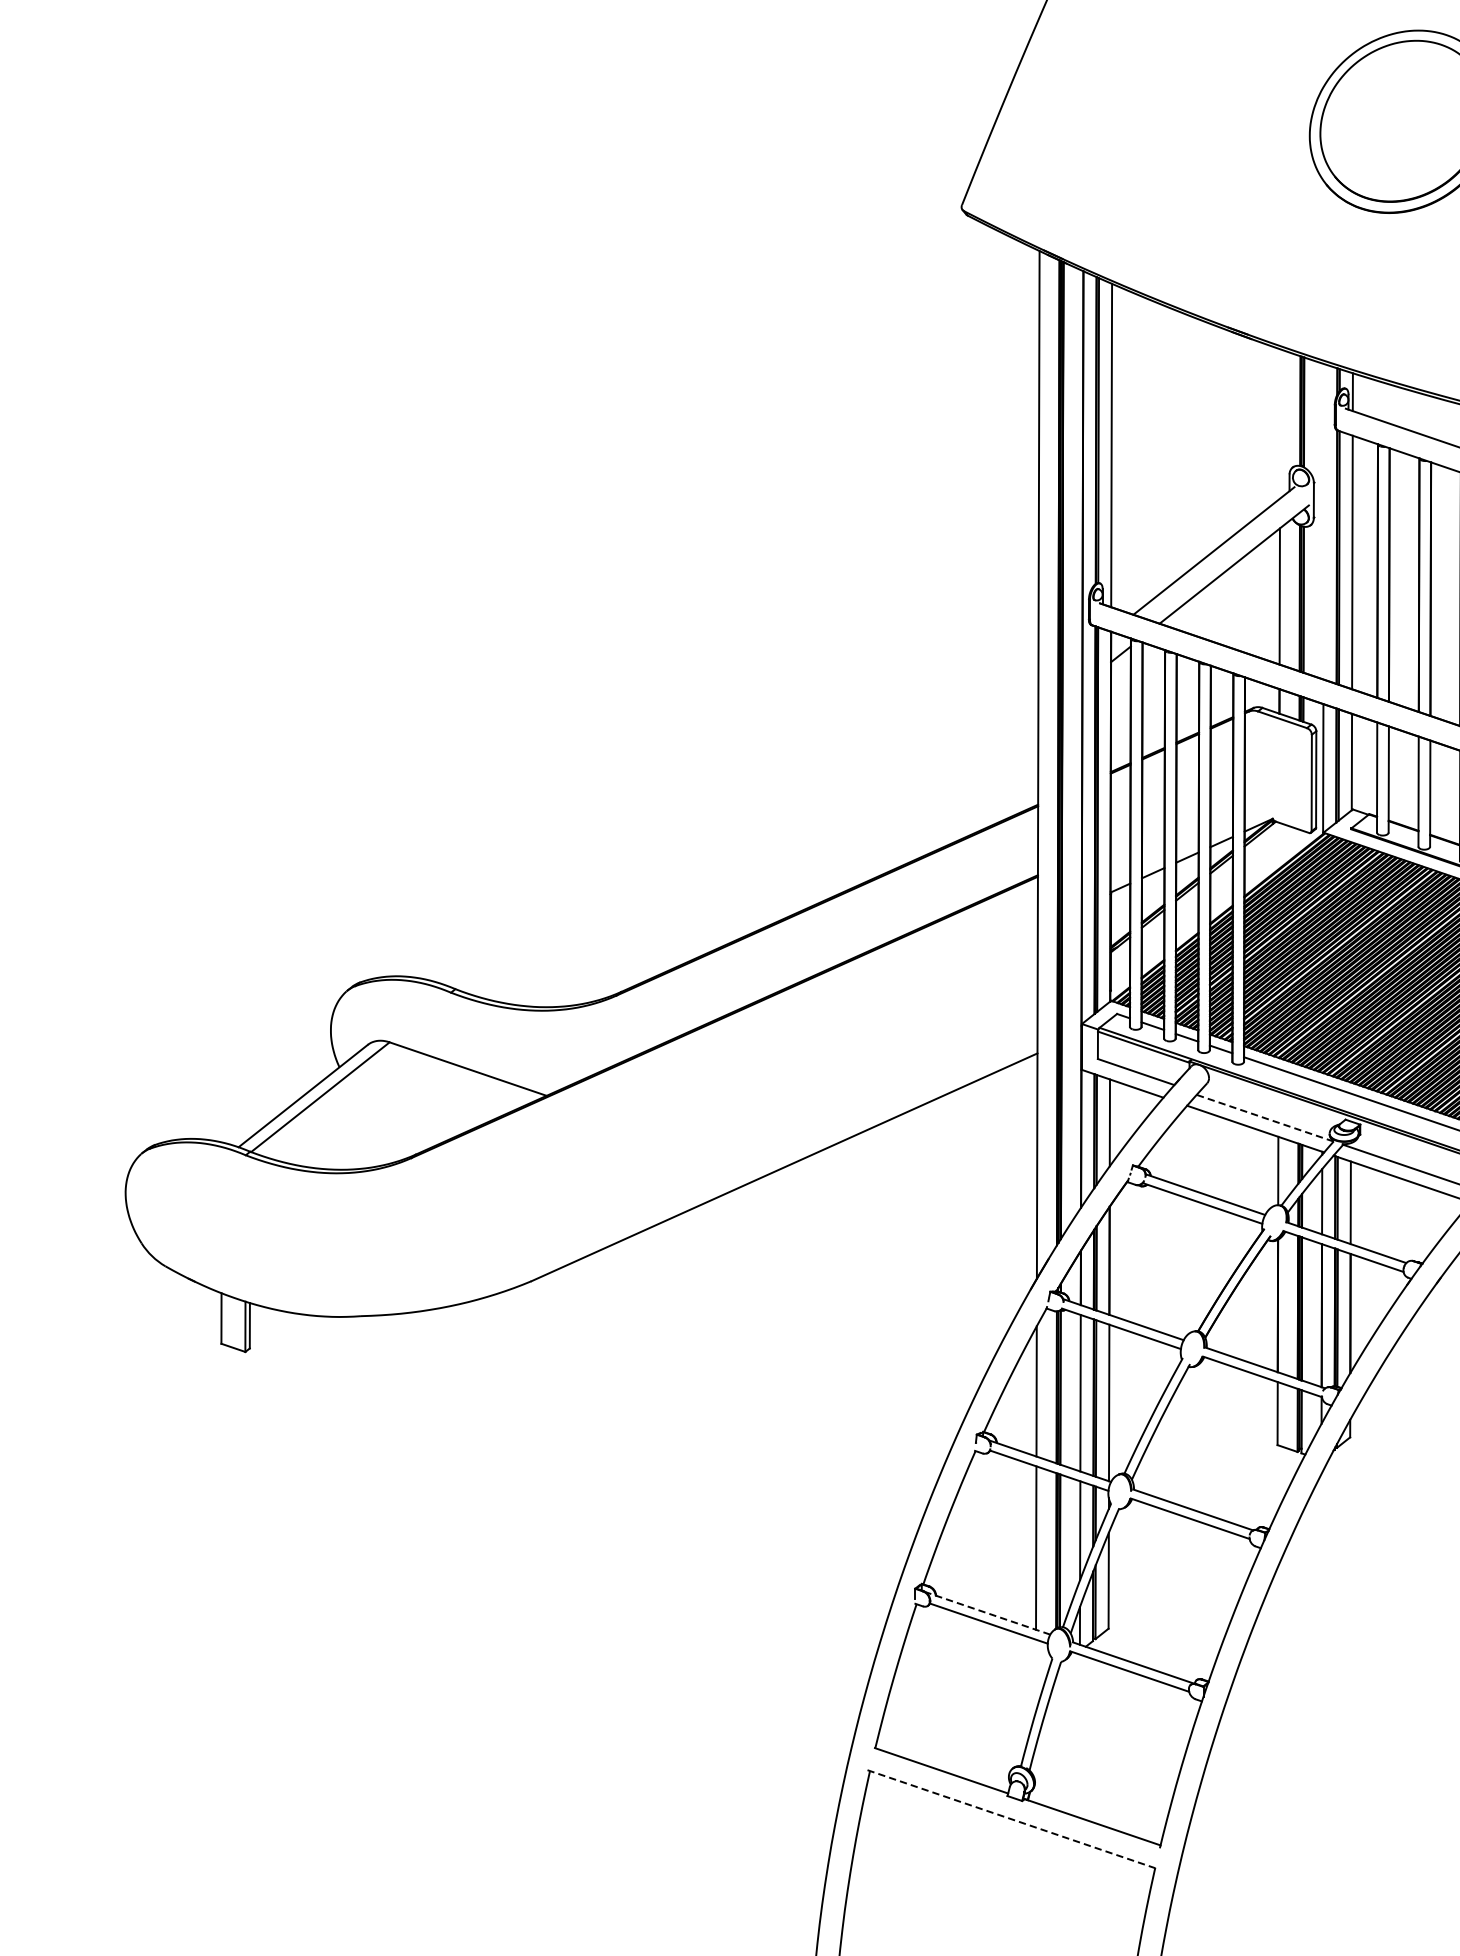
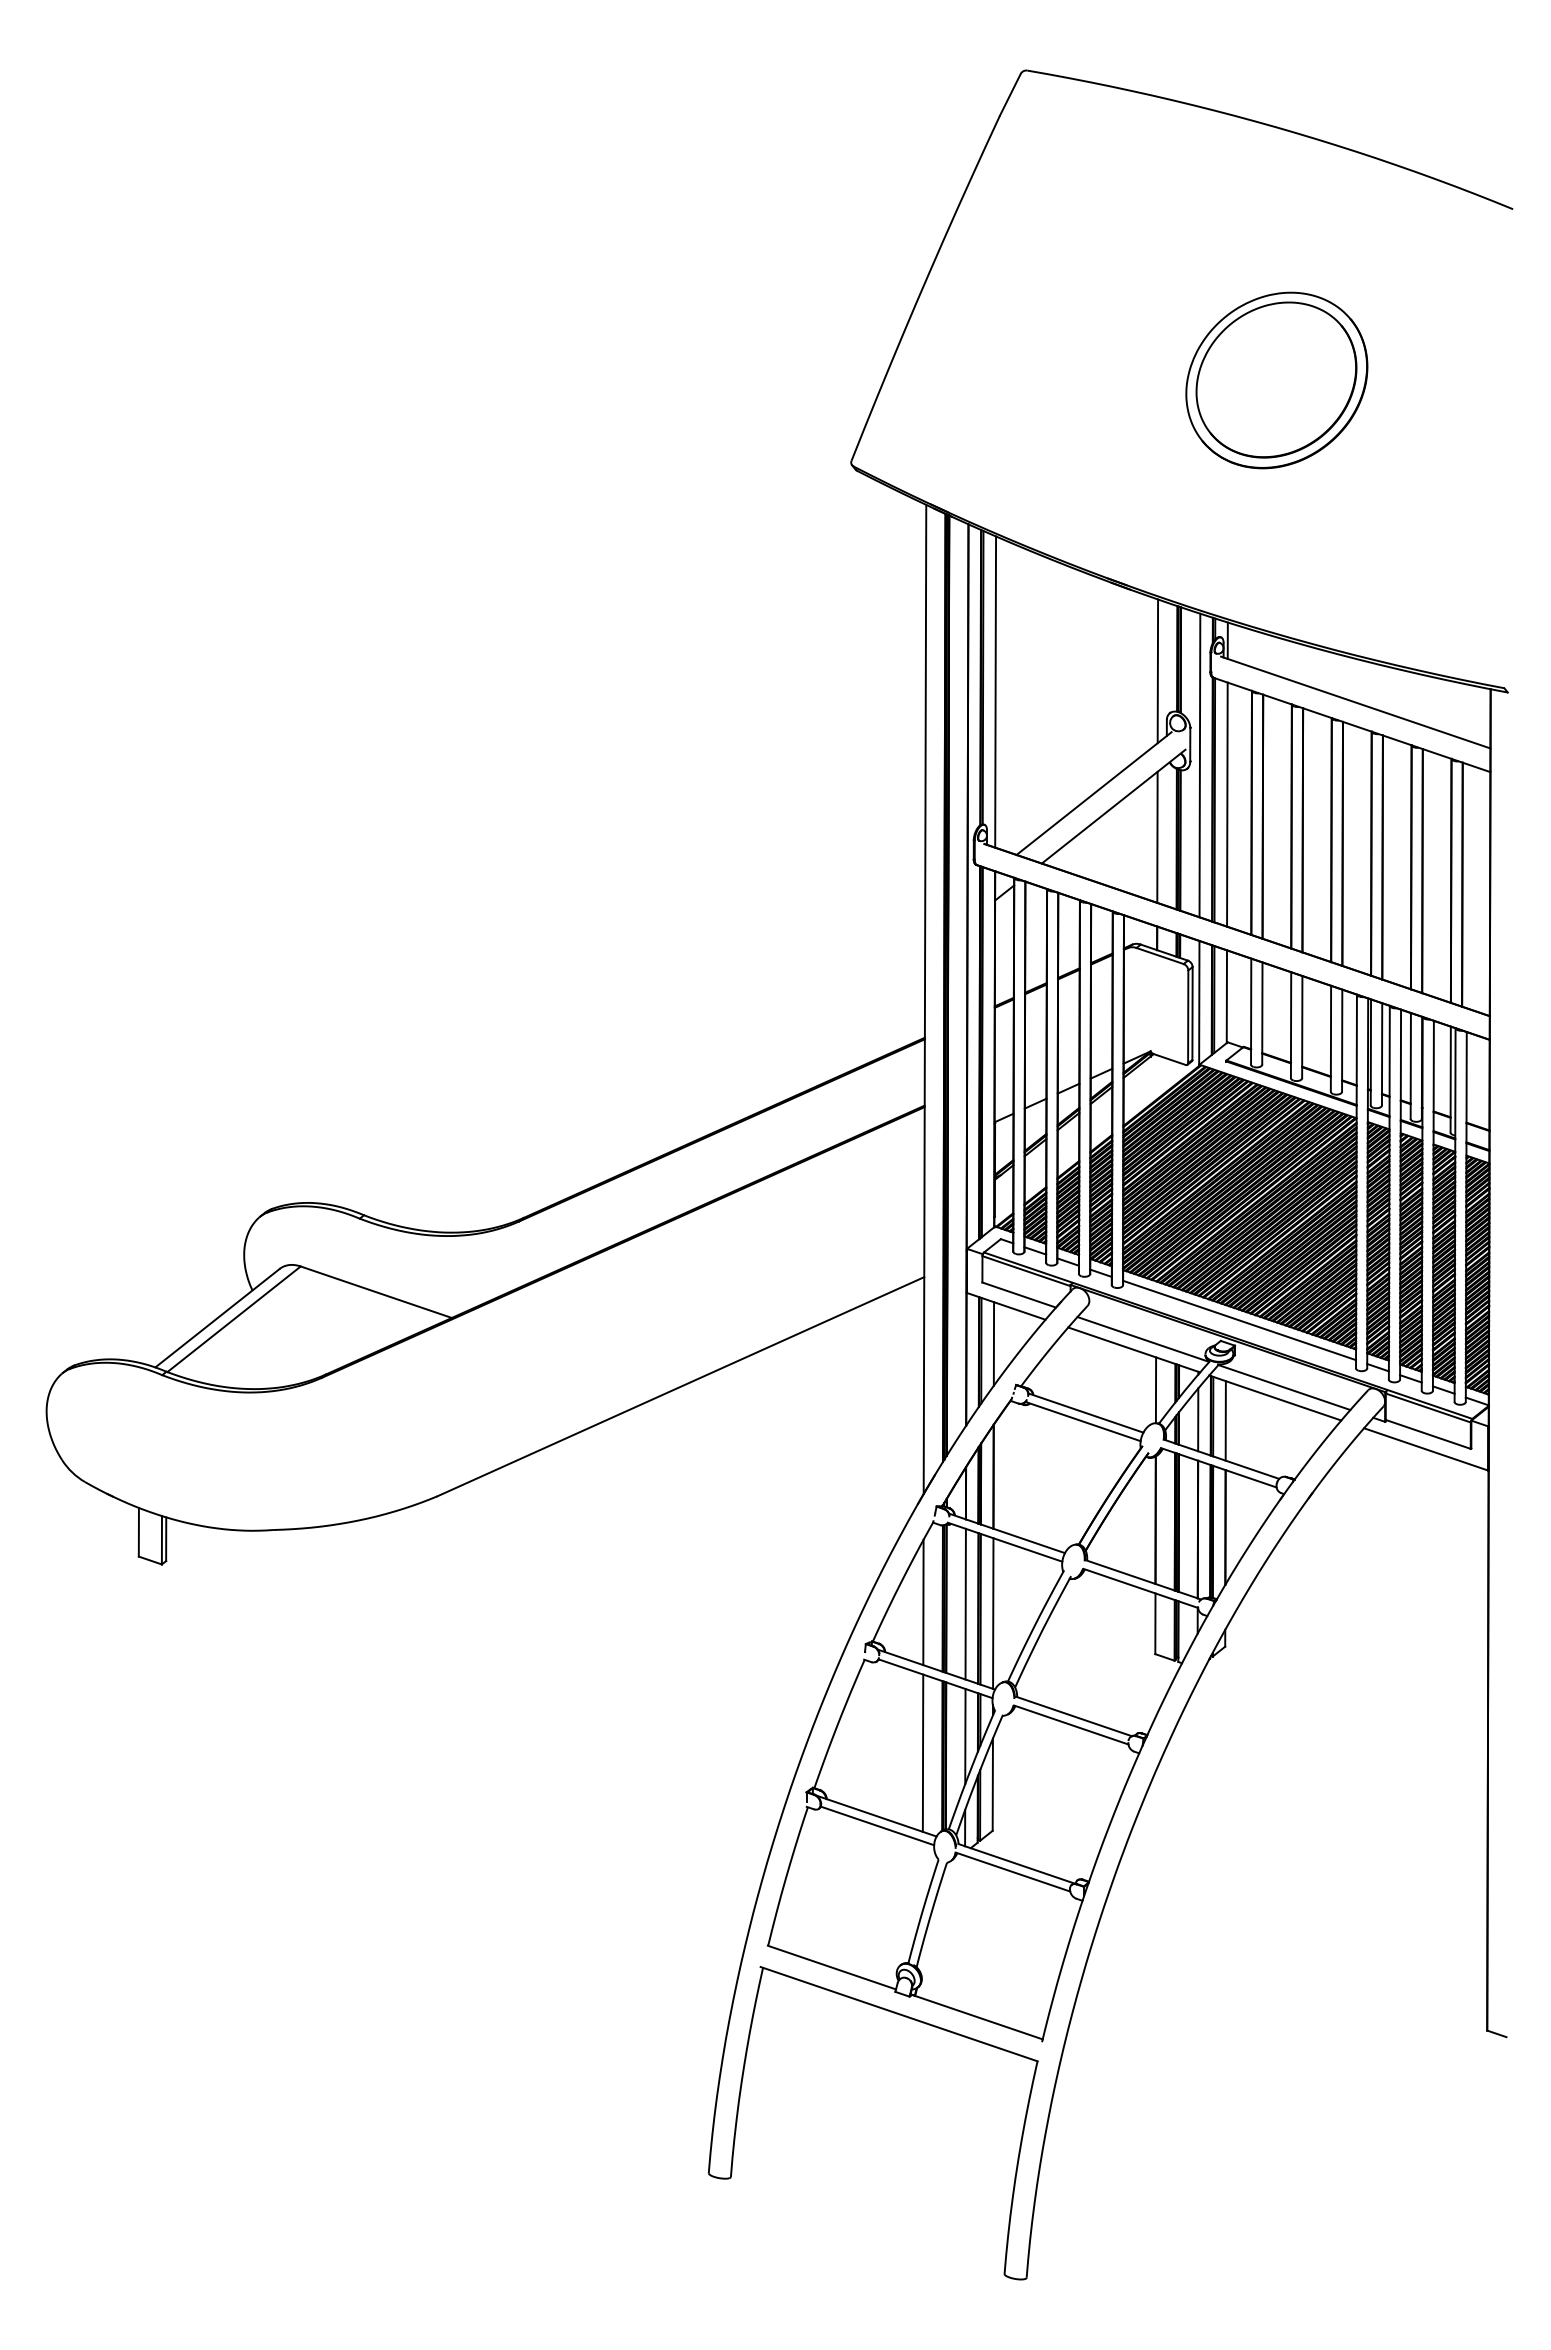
line: (1279, 424) -> (1157, 671), added
line: (1323, 521) -> (1199, 765), added
line: (1265, 1118) -> (1143, 1339), dashed -> solid
line: (987, 1612) -> (876, 1815), dashed -> solid
line: (1011, 1819) -> (899, 2014), dashed -> solid

